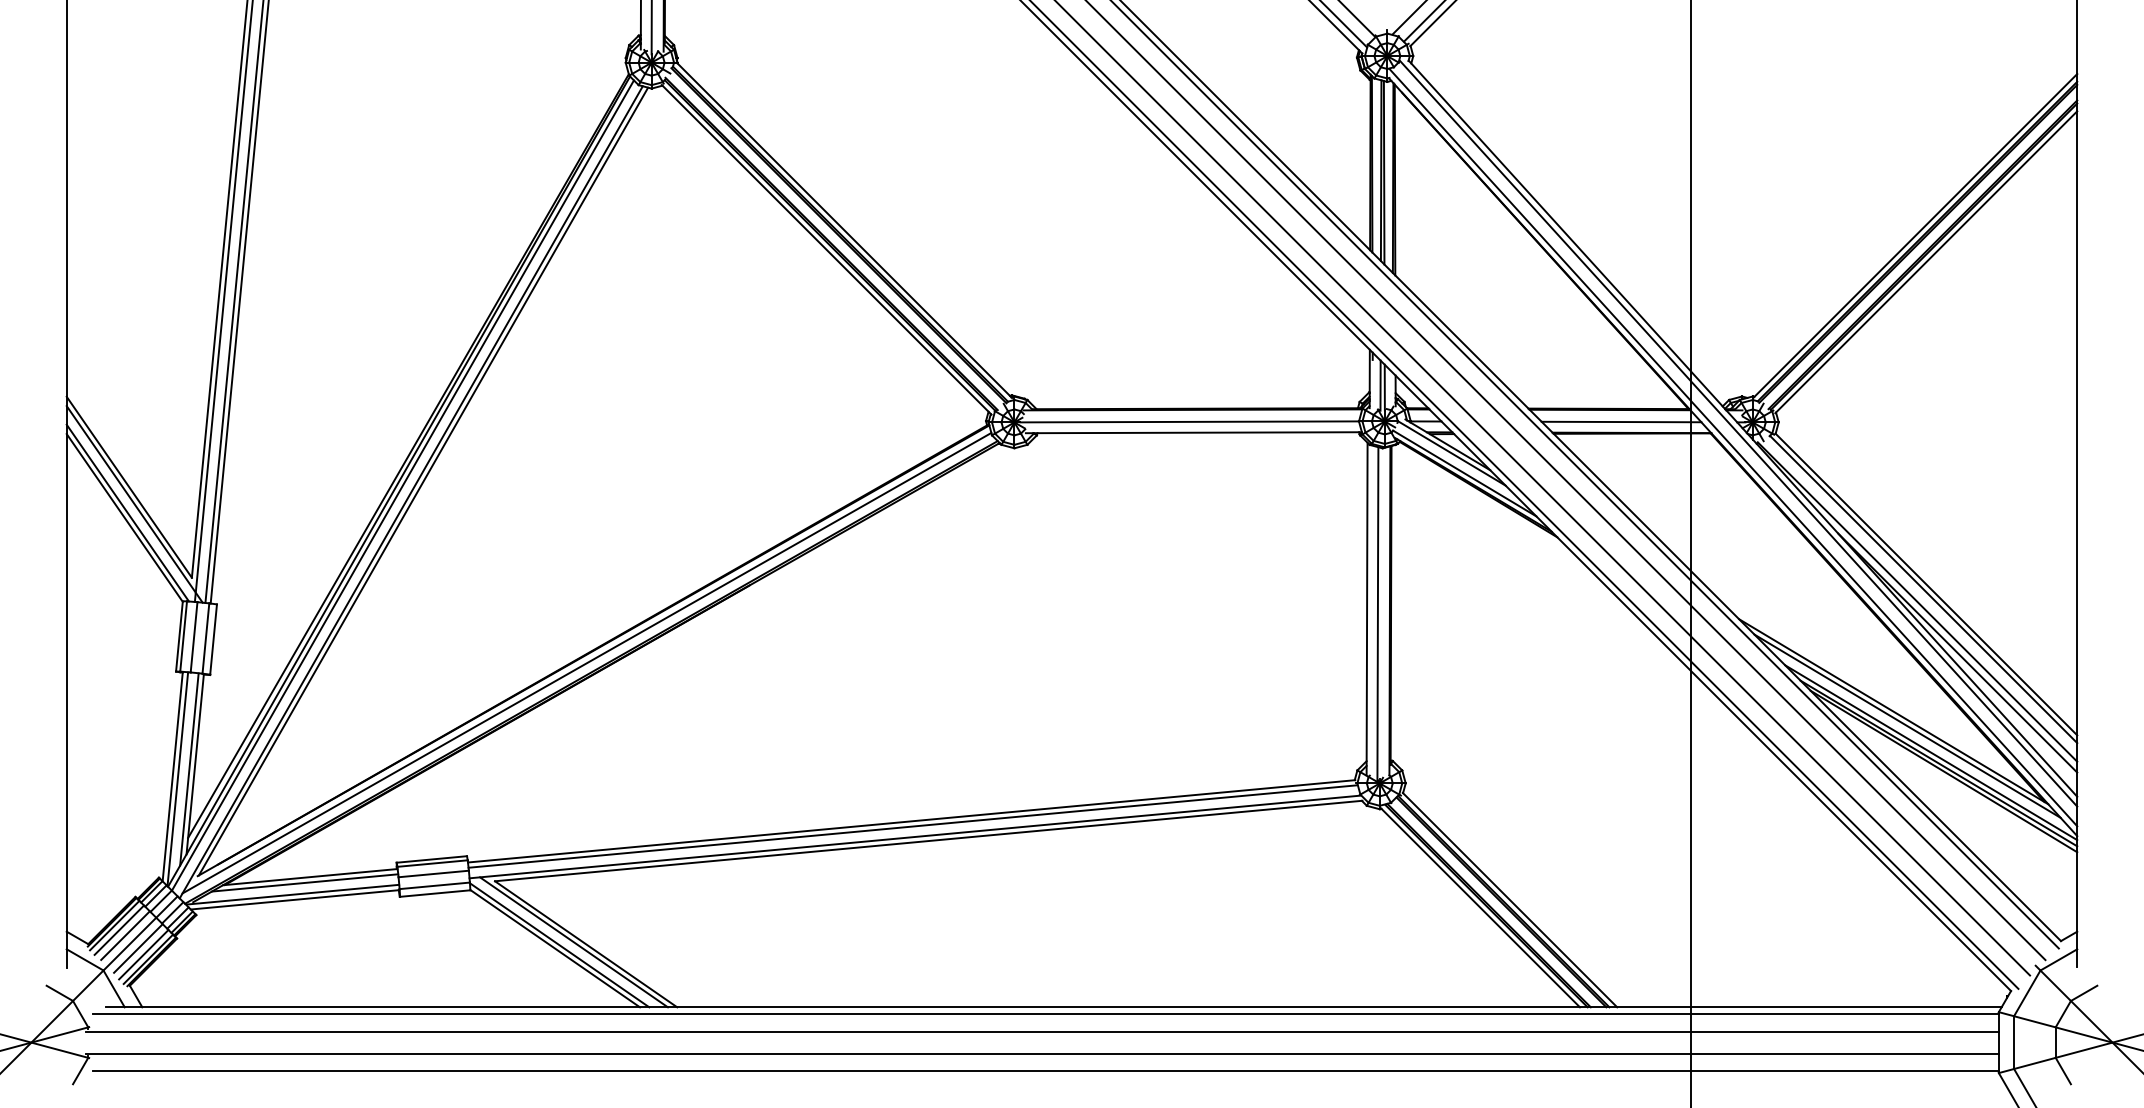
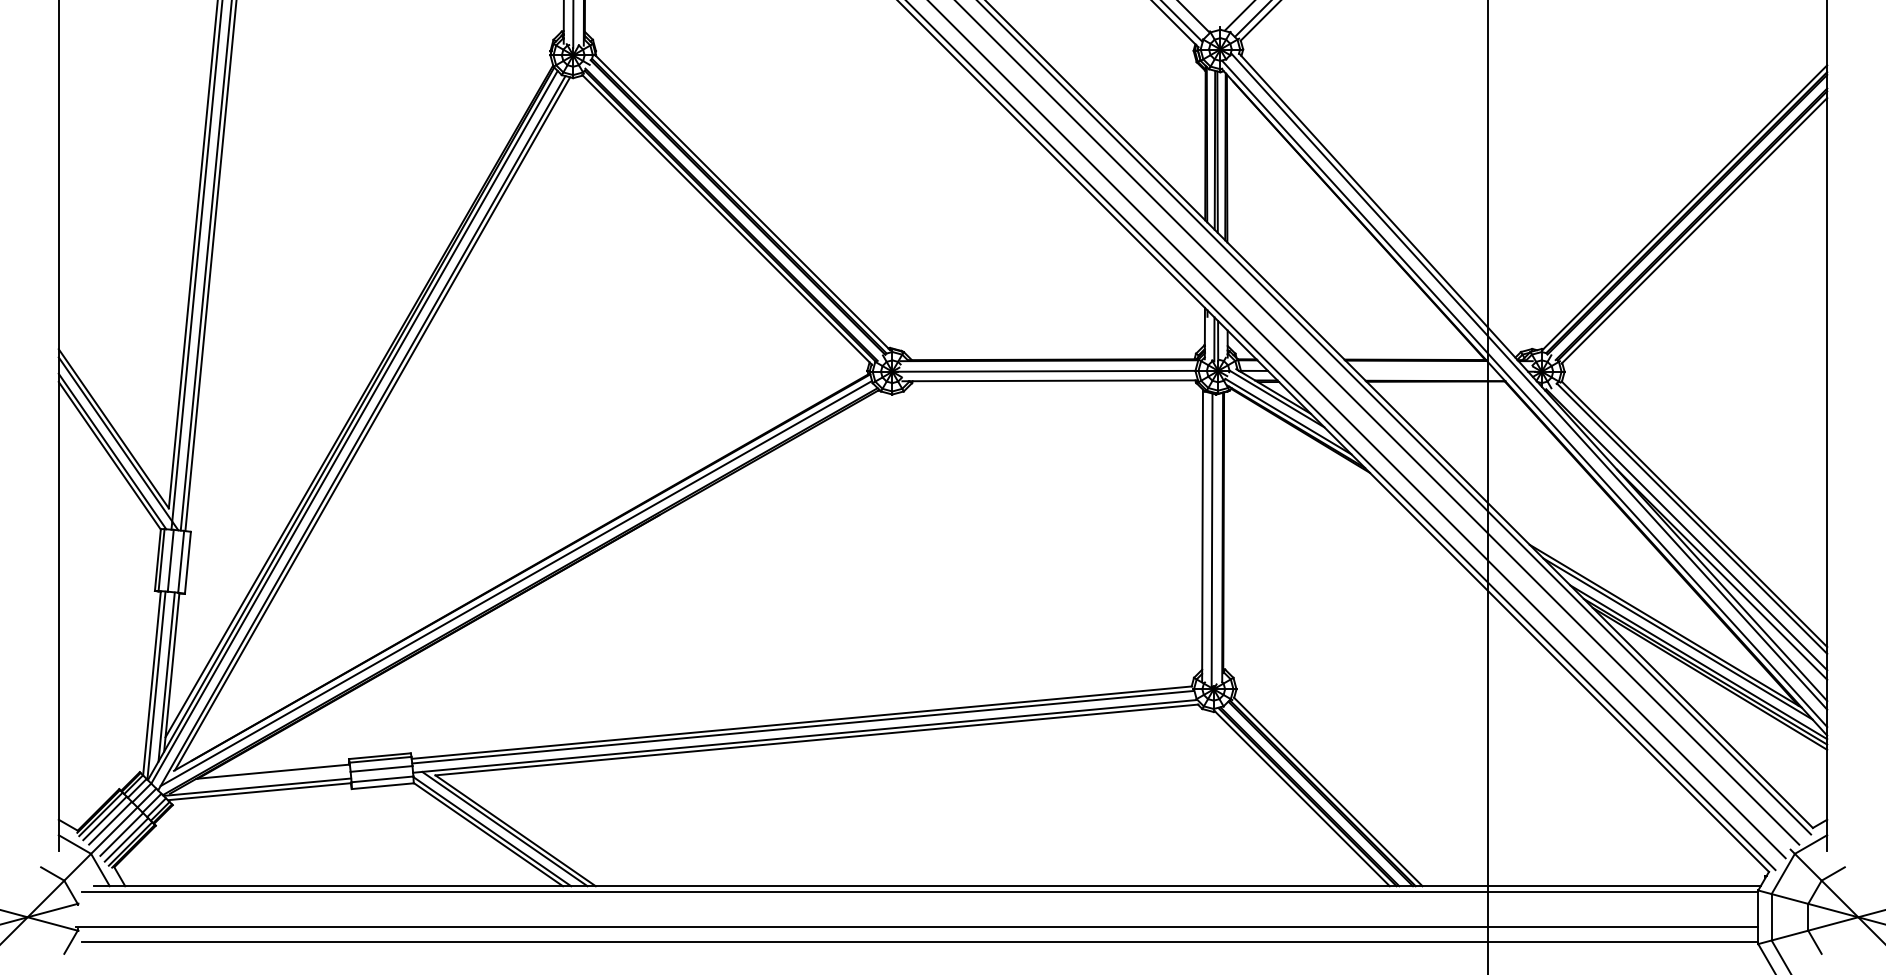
line: (1621, 421) -> (1426, 370), removed
line: (304, 882) -> (267, 776), removed
line: (1042, 1031) -> (917, 907), removed

